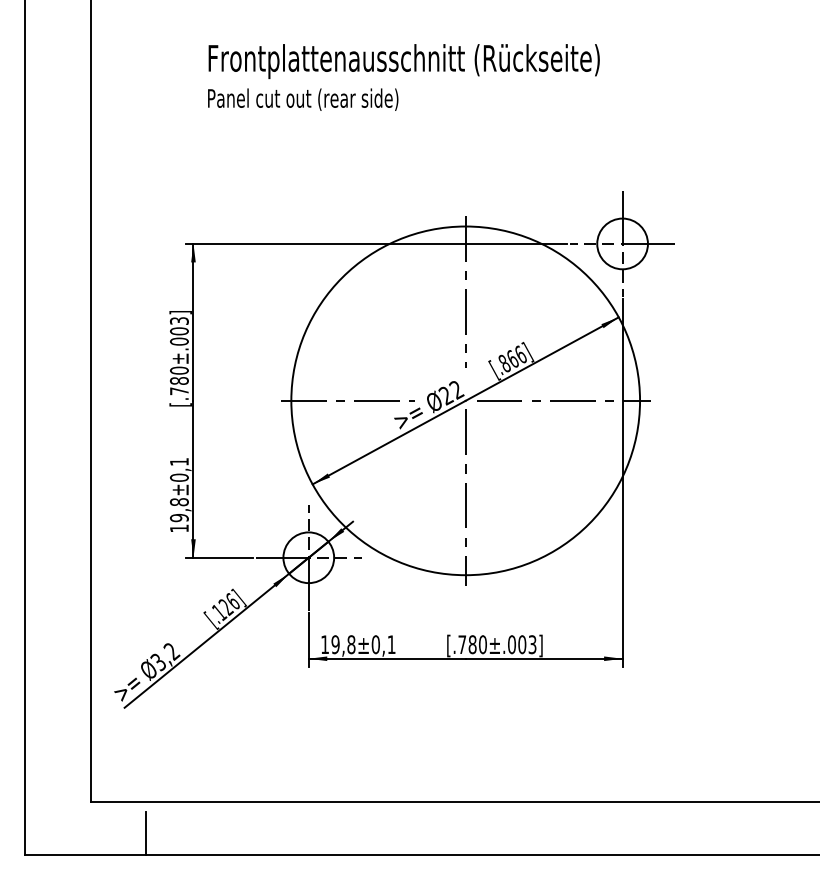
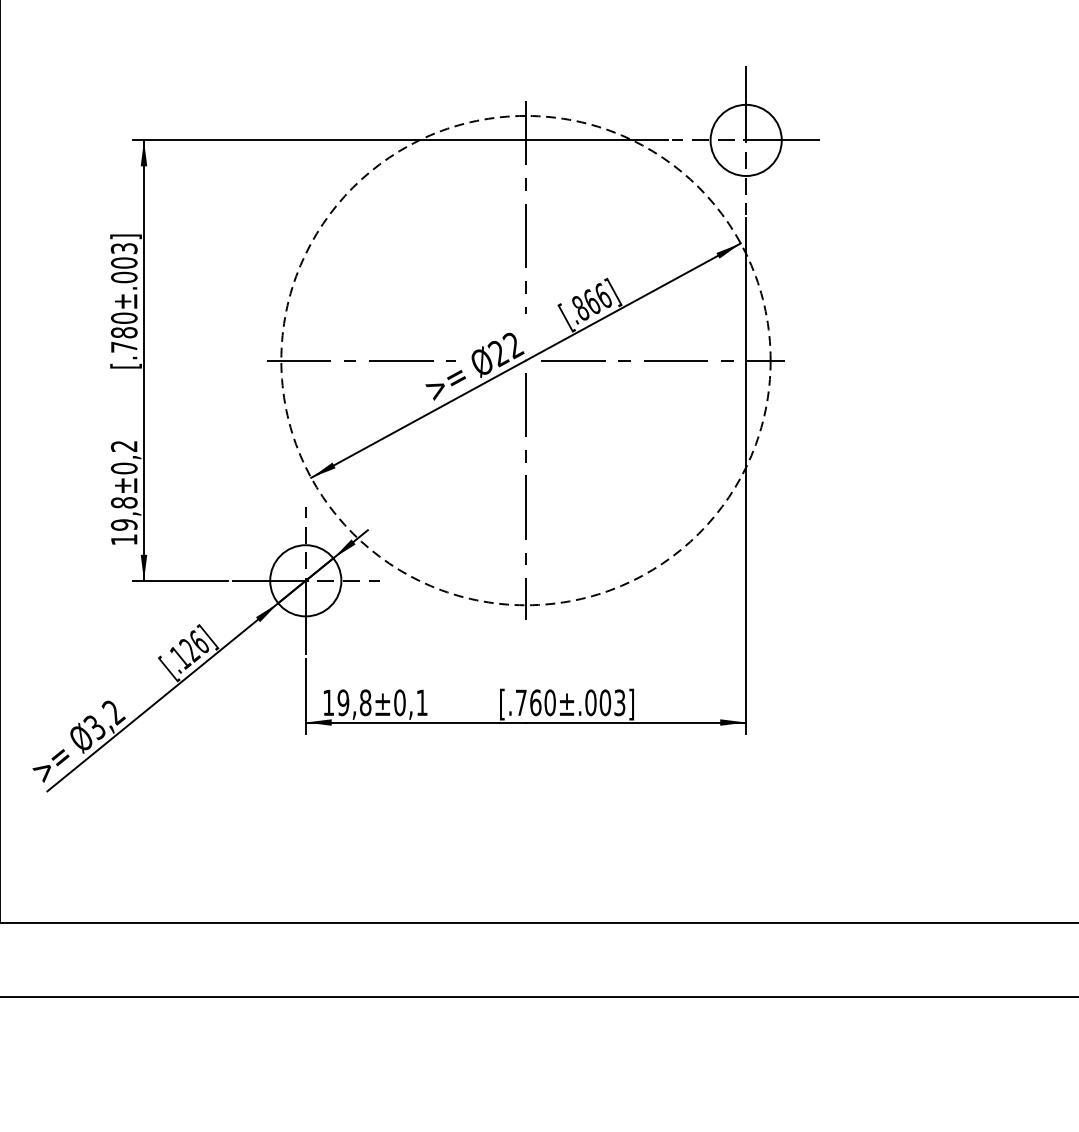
circle: (465, 400) -> (525, 360), solid -> dashed
text: (178, 461) -> (122, 445), 19,8±0,1 -> 19,8±0,2
text: (472, 644) -> (535, 702), [.780±.003] -> [.760±.003]
line: (146, 833) -> (78, 967), removed

